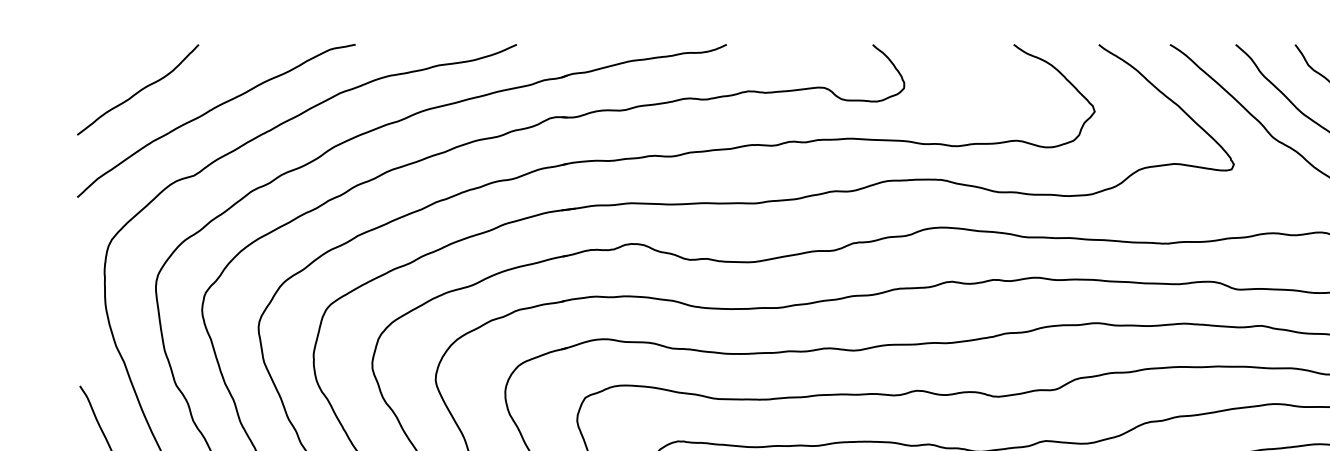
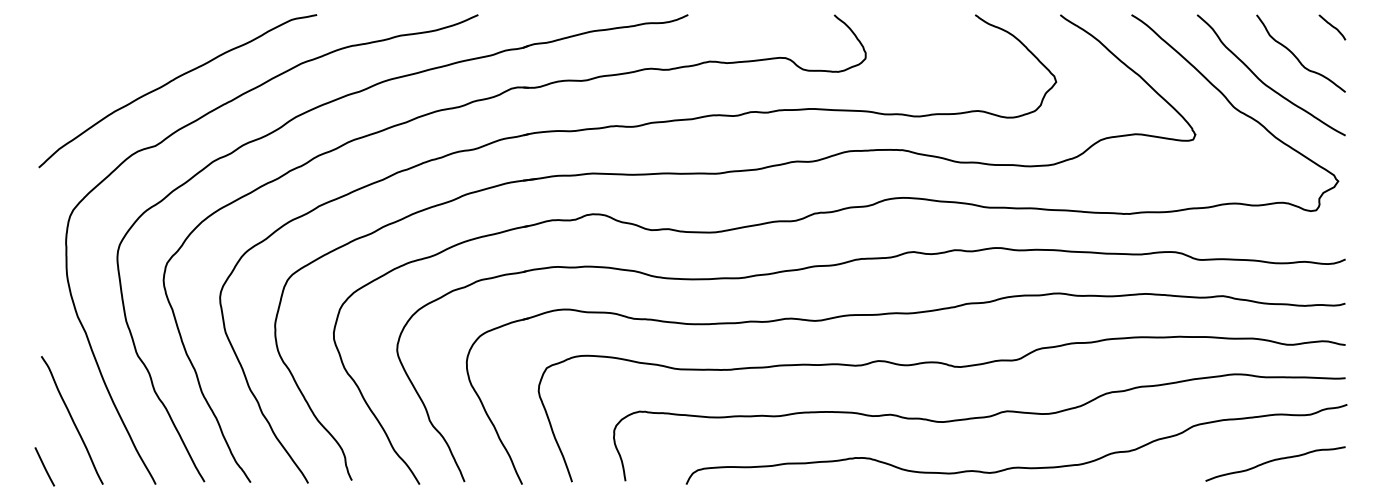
curve: (139, 90) -> (100, 60), removed

